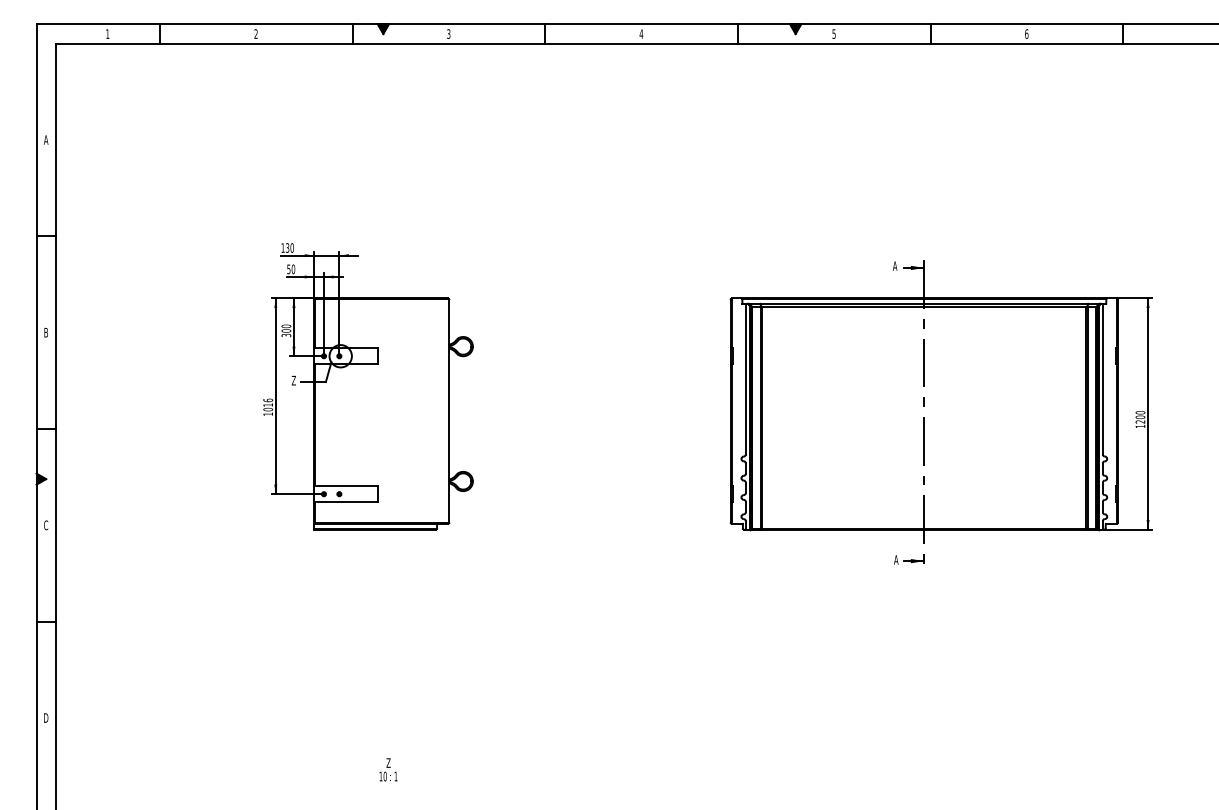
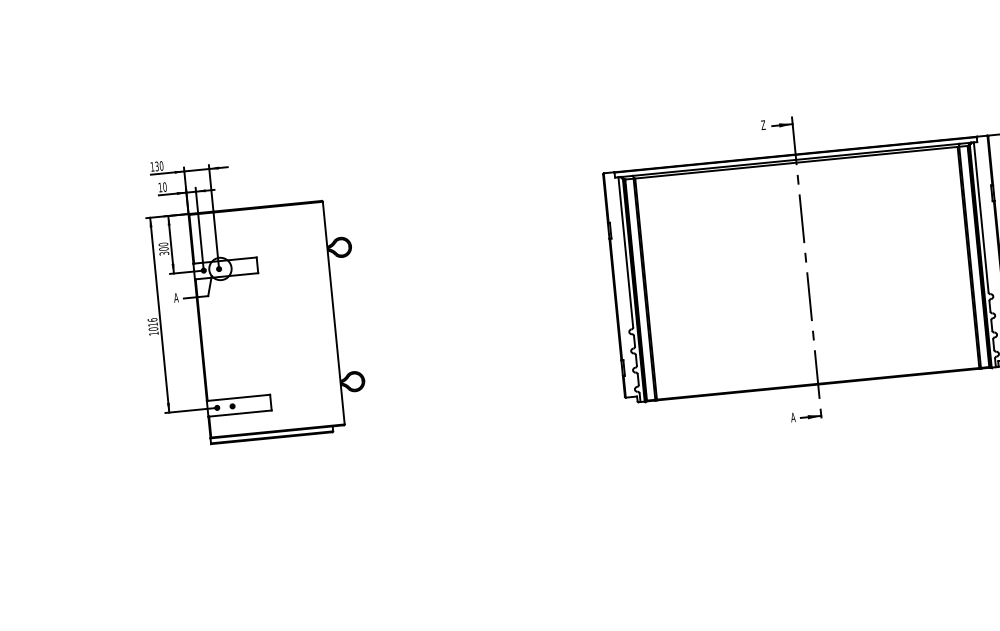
text: (894, 265) -> (762, 124), A -> Z
text: (288, 269) -> (160, 187), 50 -> 10
text: (293, 380) -> (175, 297), Z -> A

